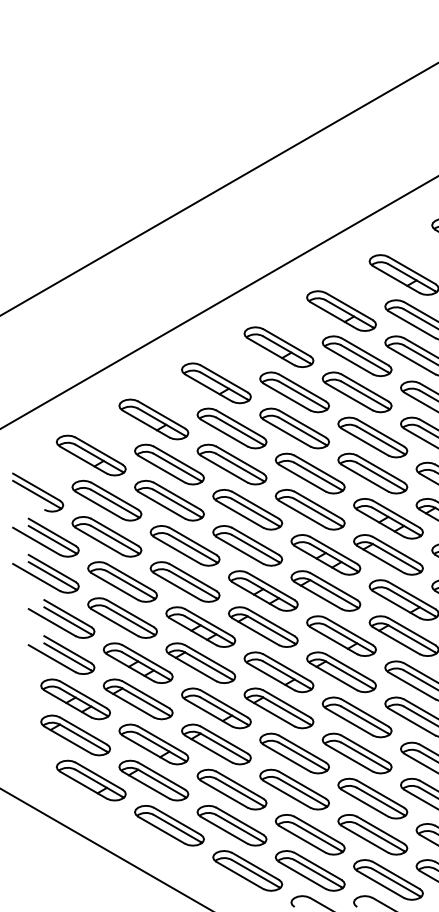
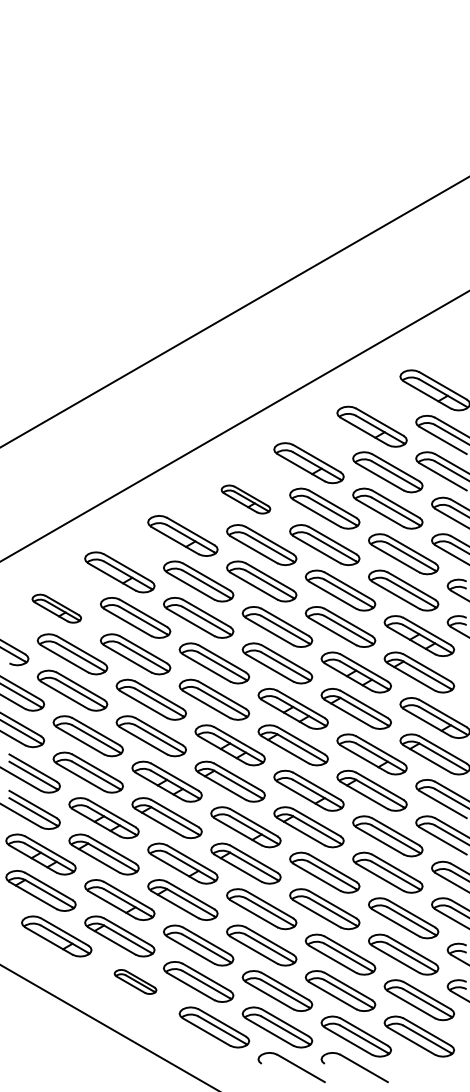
part: (278, 347) -> (245, 499), size x0.7
part: (91, 455) -> (56, 608), size x0.7
part: (169, 825) -> (135, 981), size x0.6

